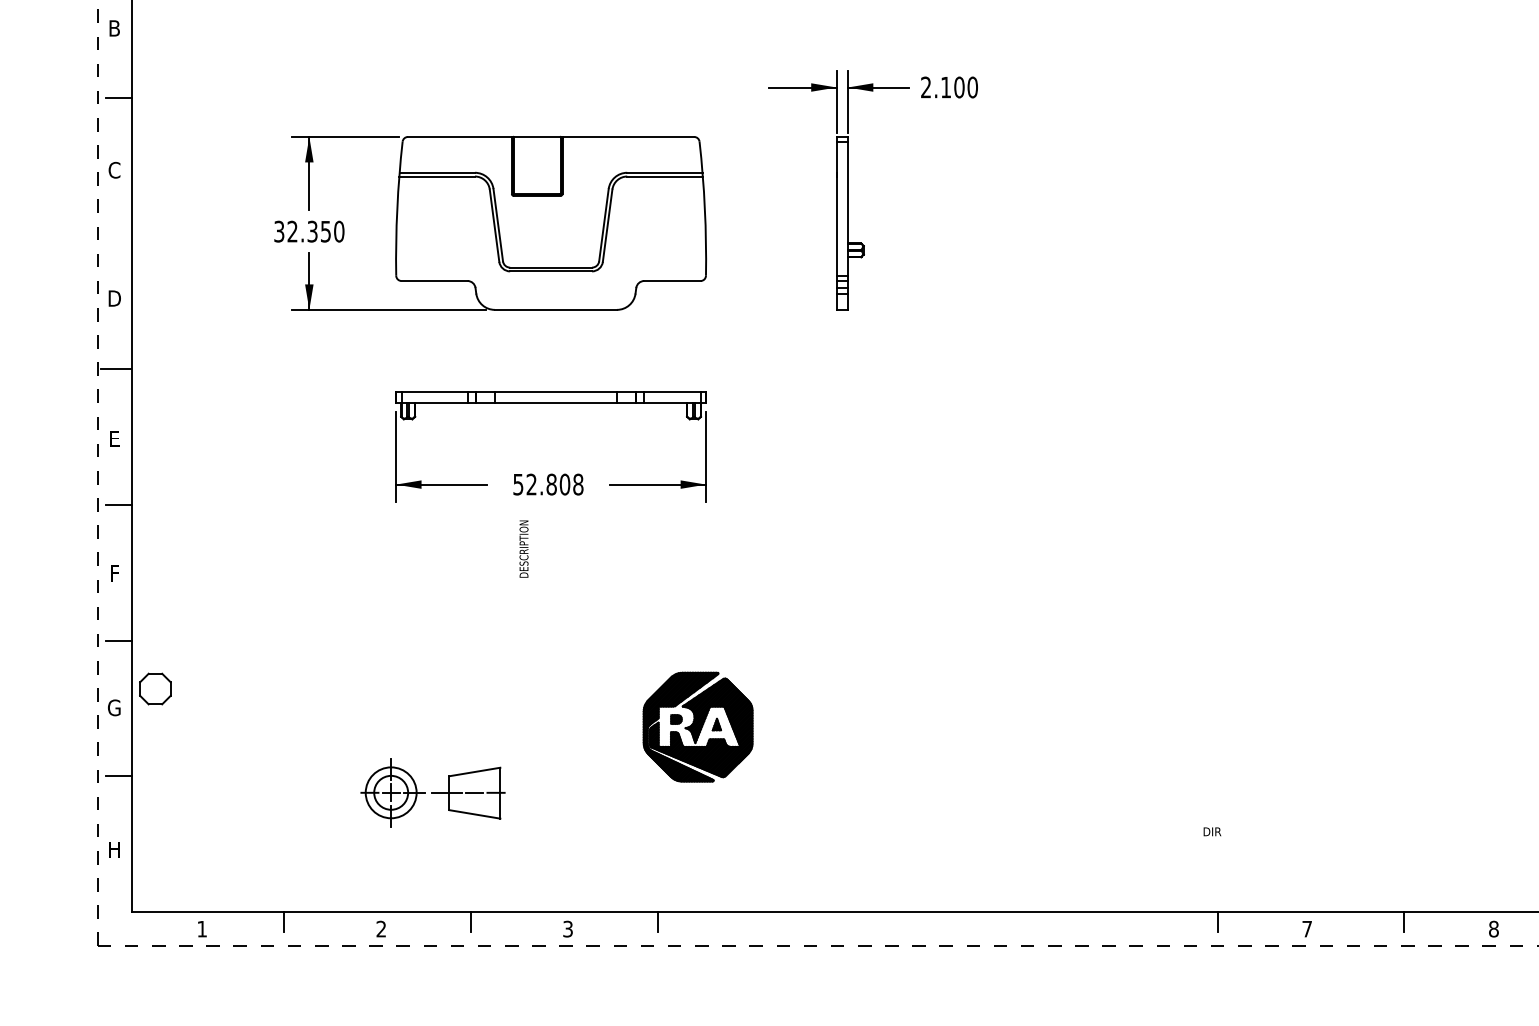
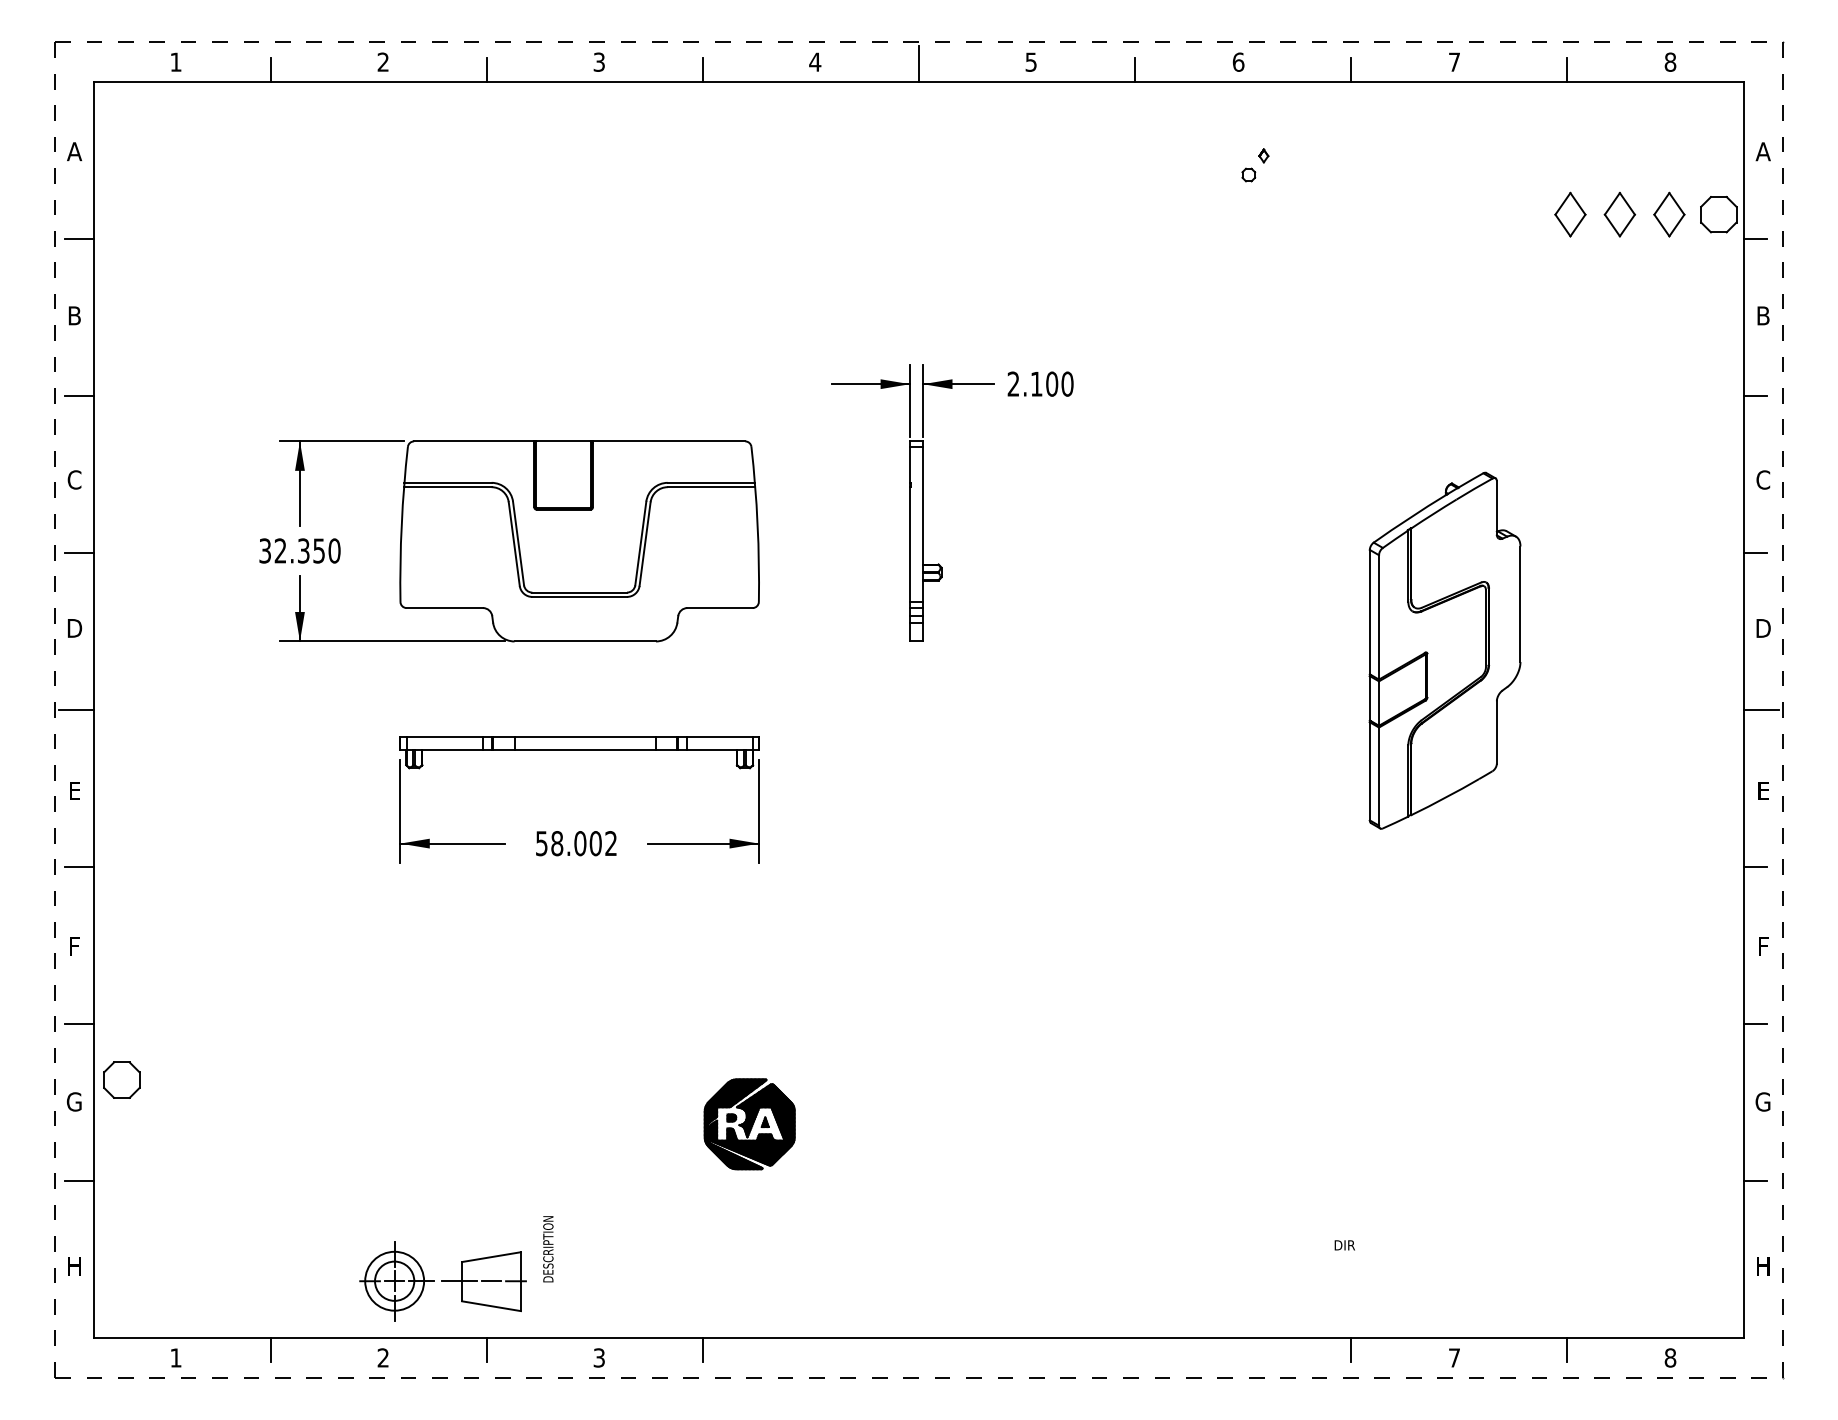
line: (118, 232) -> (79, 552), added
part: (1298, 317) -> (1444, 650), added
text: (555, 484) -> (584, 843), 52.808 -> 58.002
text: (524, 549) -> (548, 1249), moved
part: (697, 727) -> (749, 1124), size x0.71
part: (432, 793) -> (442, 1281), moved

